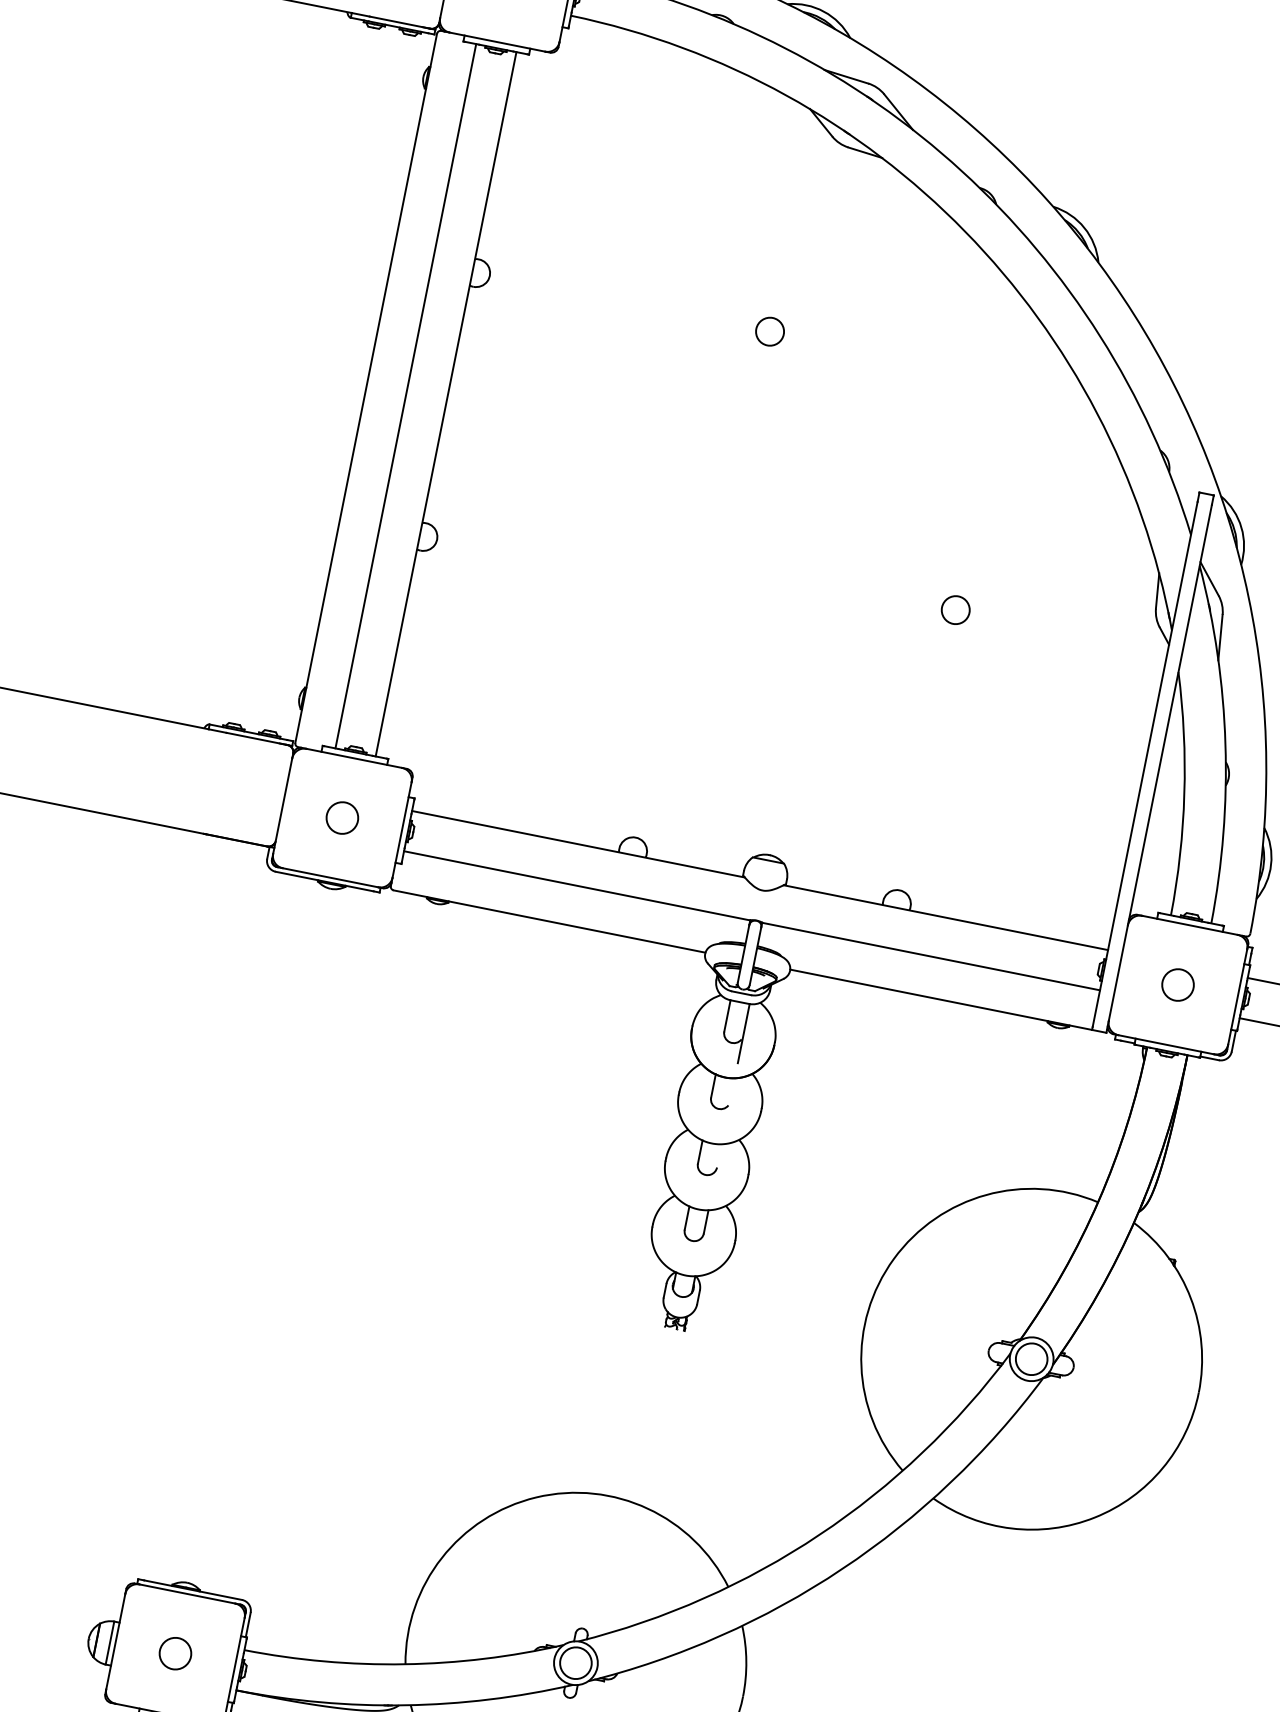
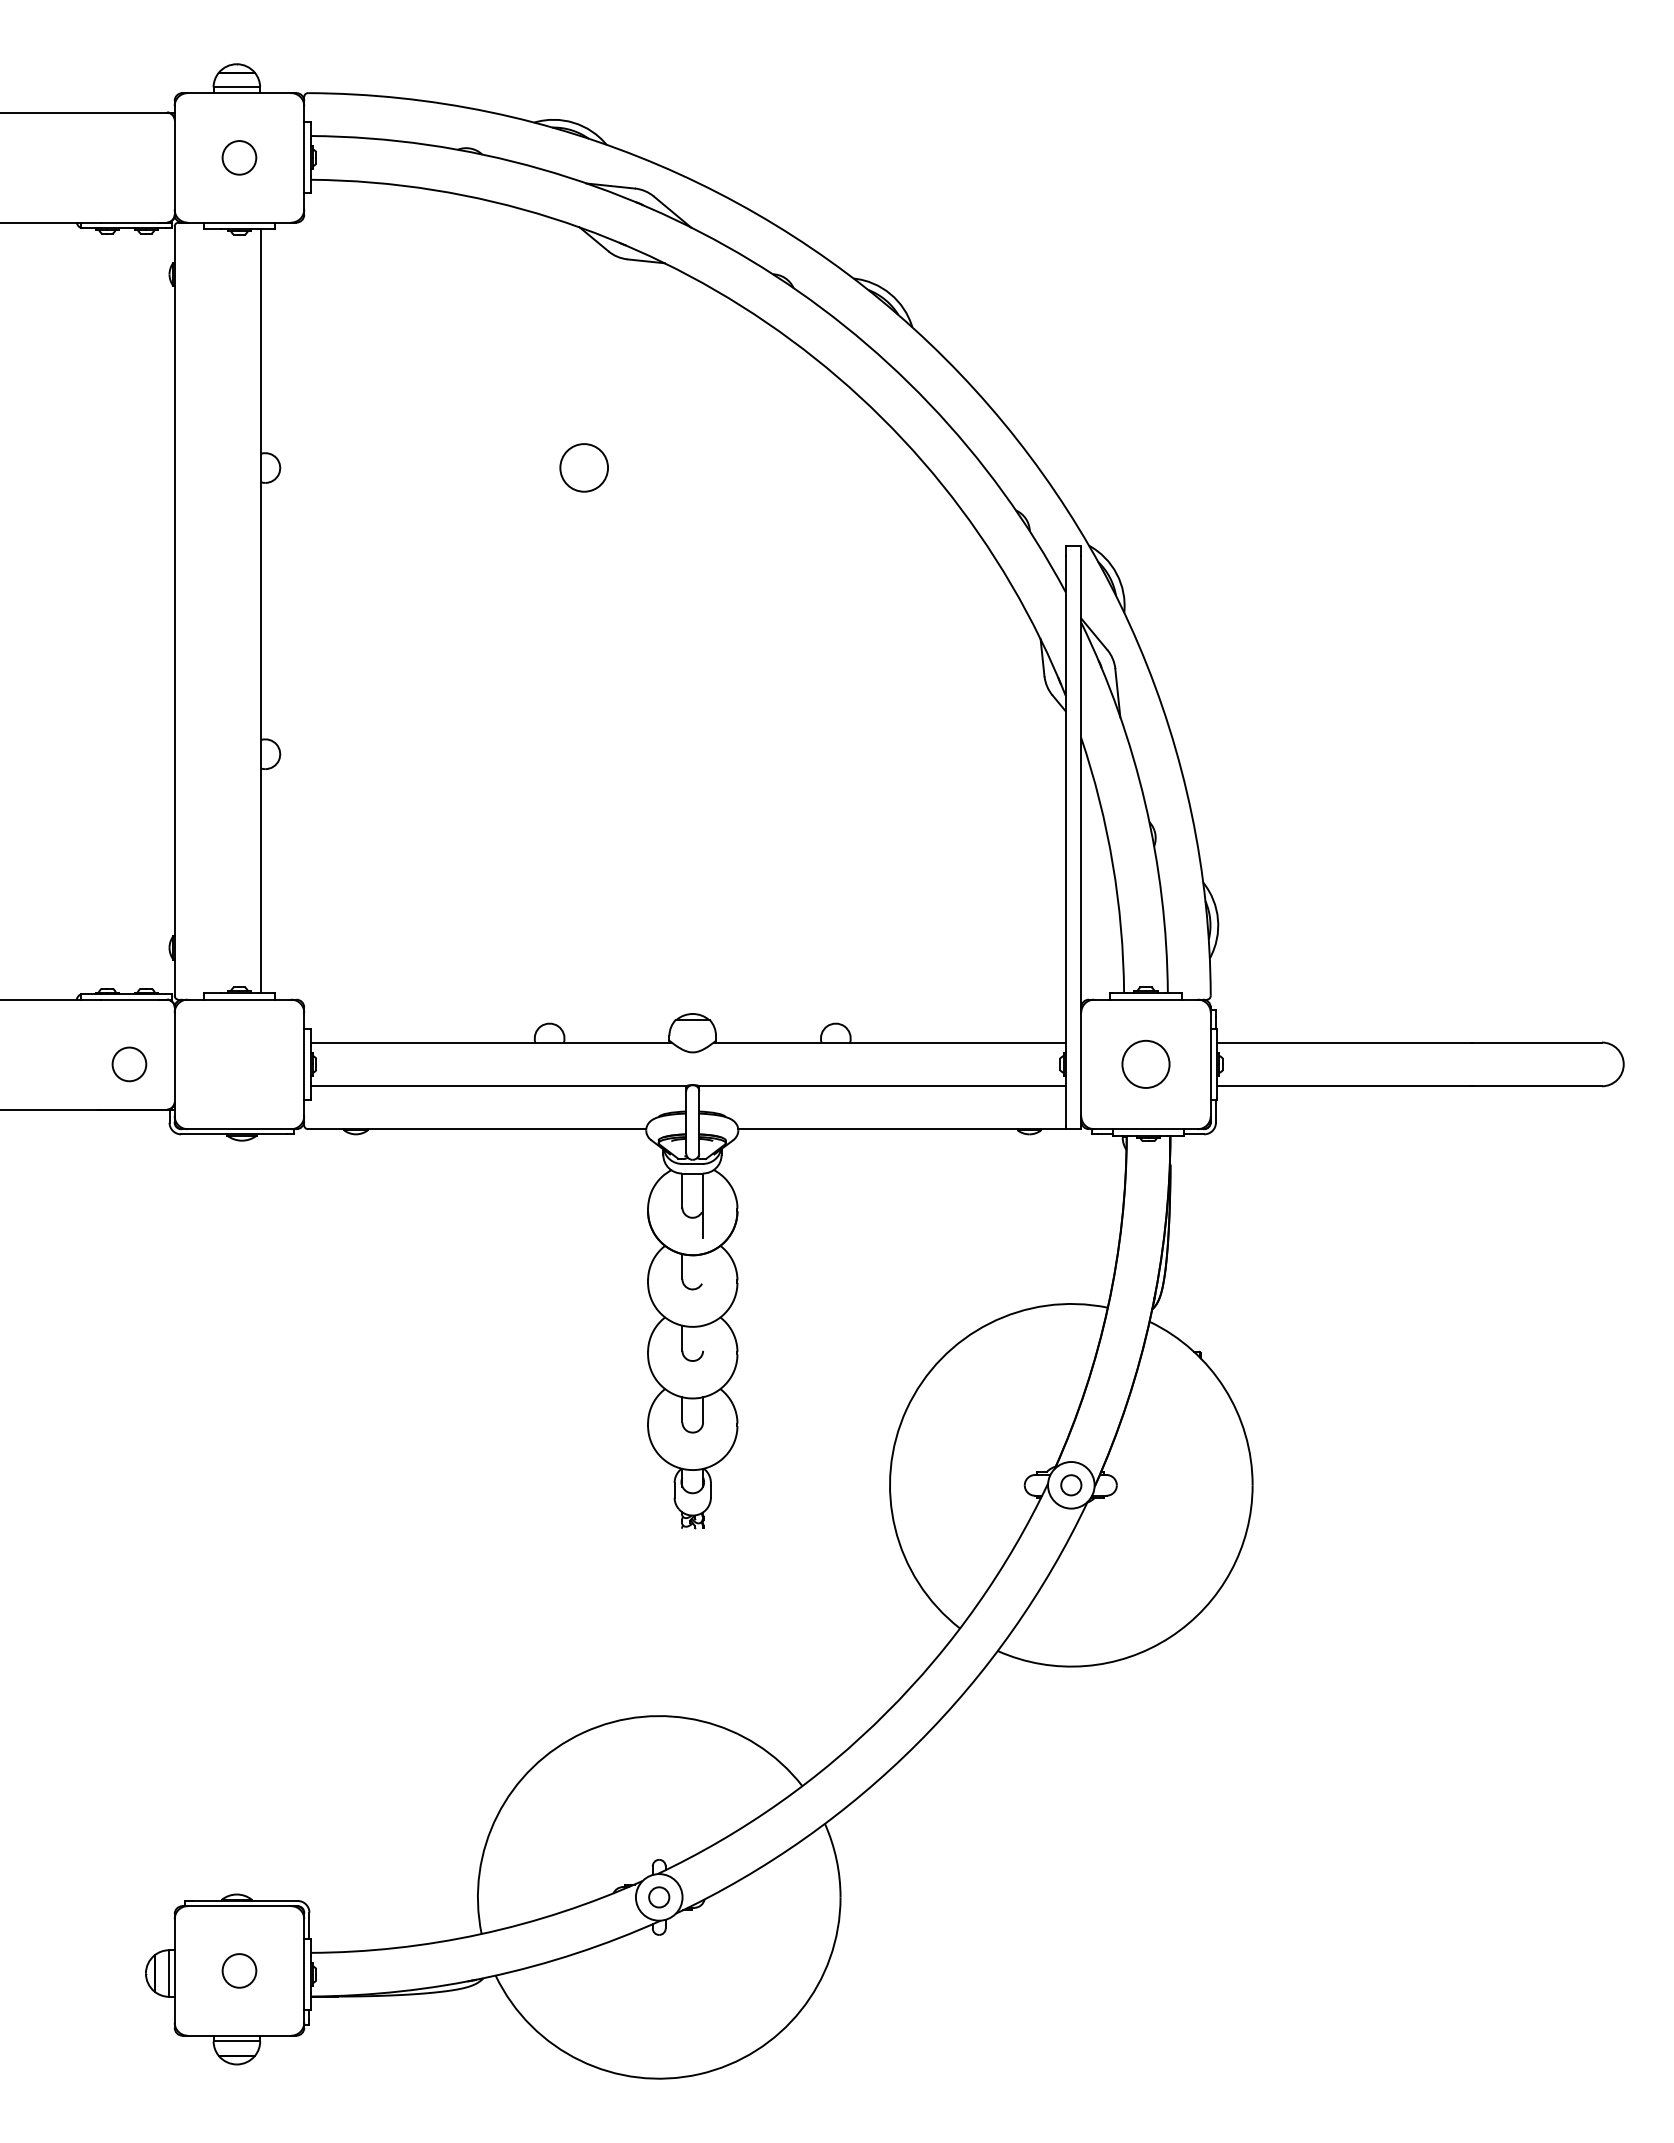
circle: (770, 331) -> (584, 467), size x1.6
line: (405, 396) -> (217, 611), removed
circle: (955, 609) -> (835, 719), removed
circle: (342, 818) -> (129, 1064), moved
circle: (1177, 985) -> (1145, 1064), size x1.4
circle: (1031, 1359) -> (1071, 1485), size x0.6
circle: (576, 1663) -> (659, 1897), size x0.6

